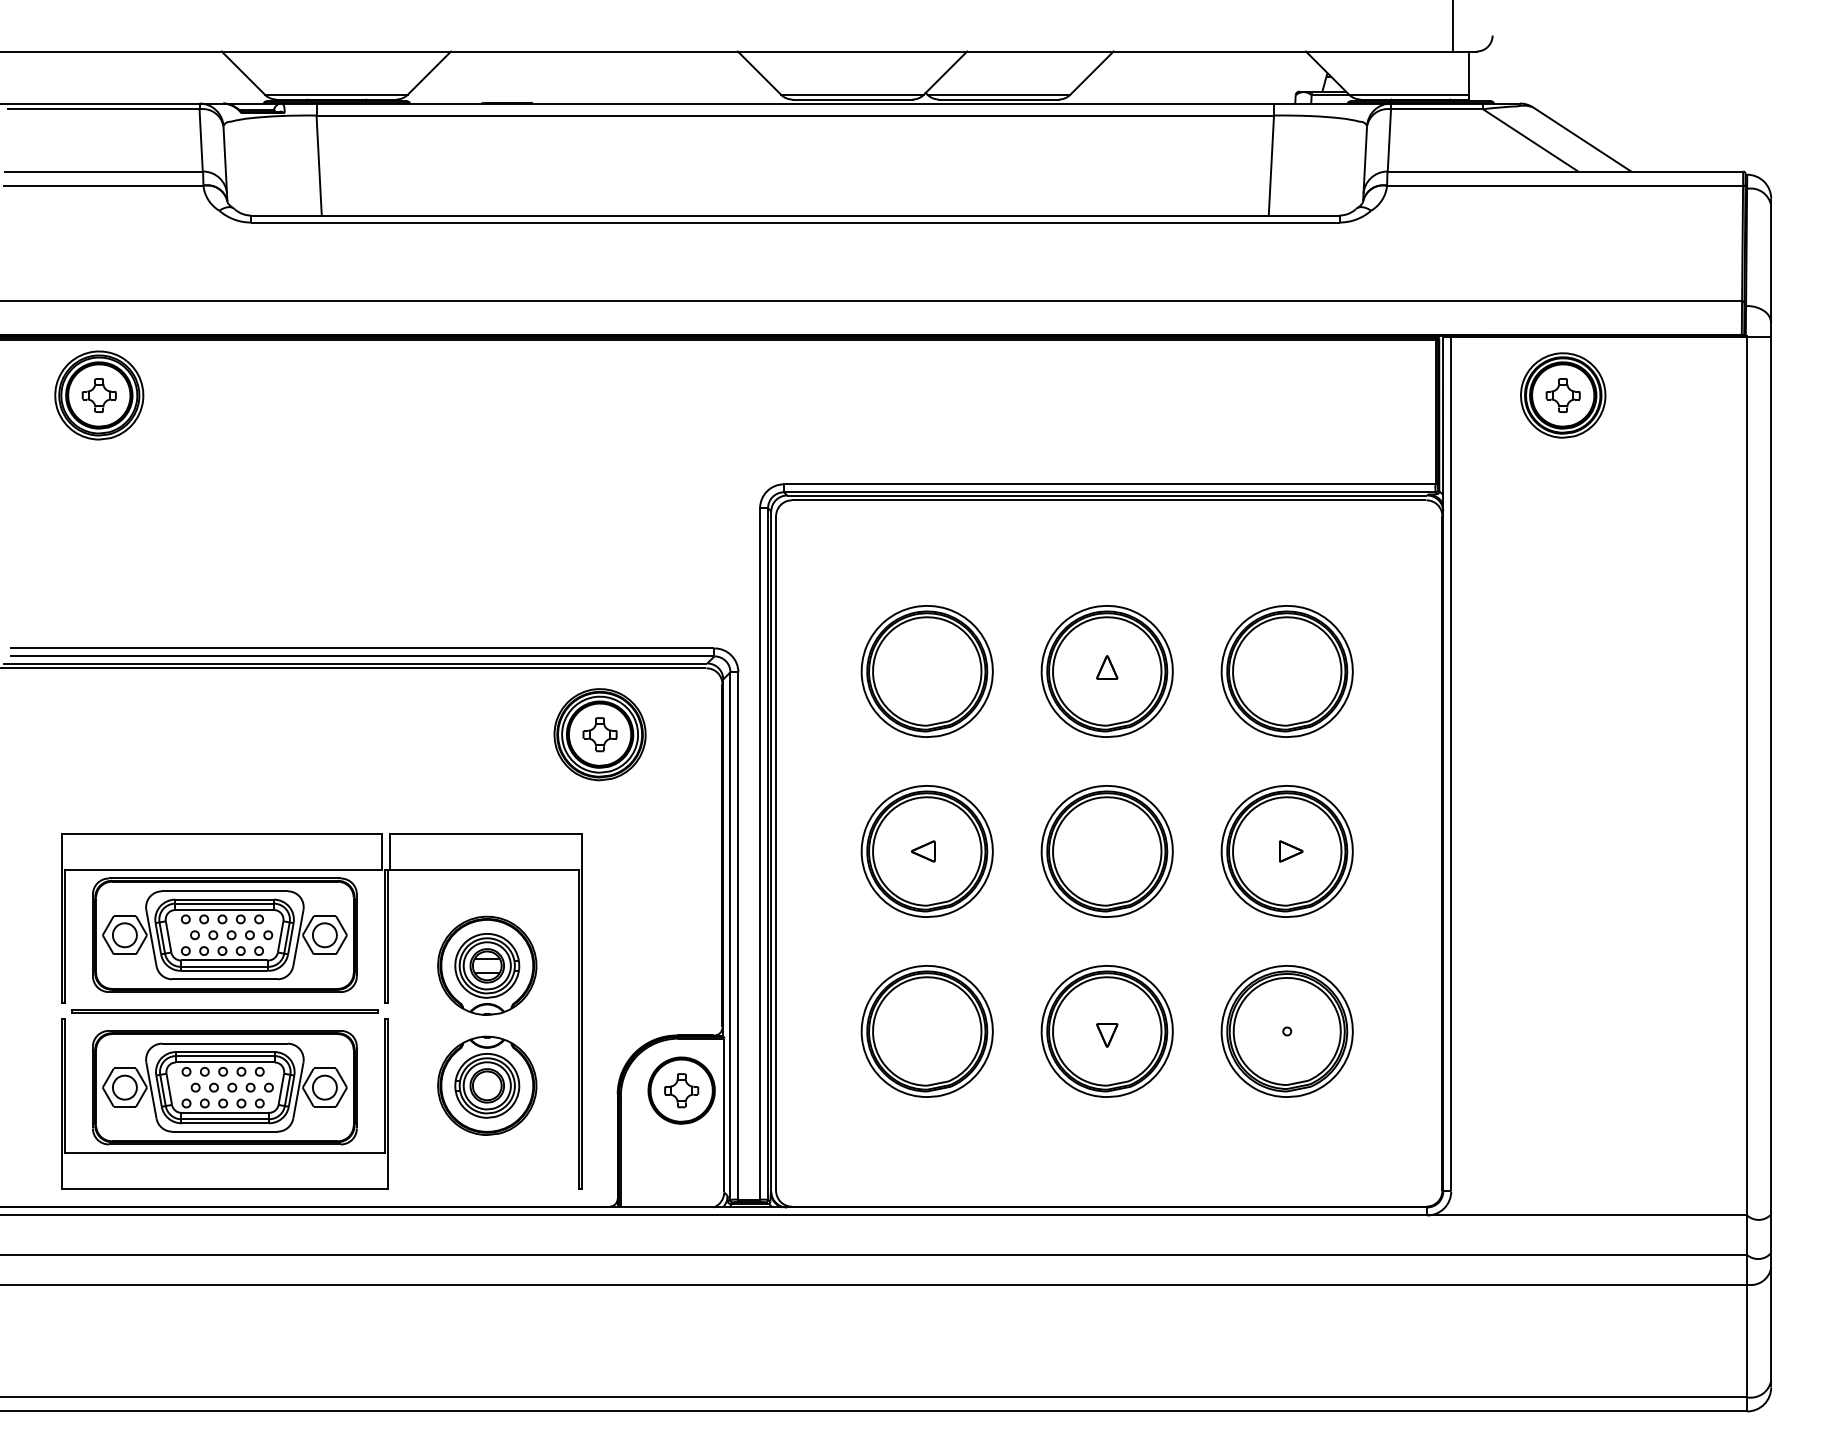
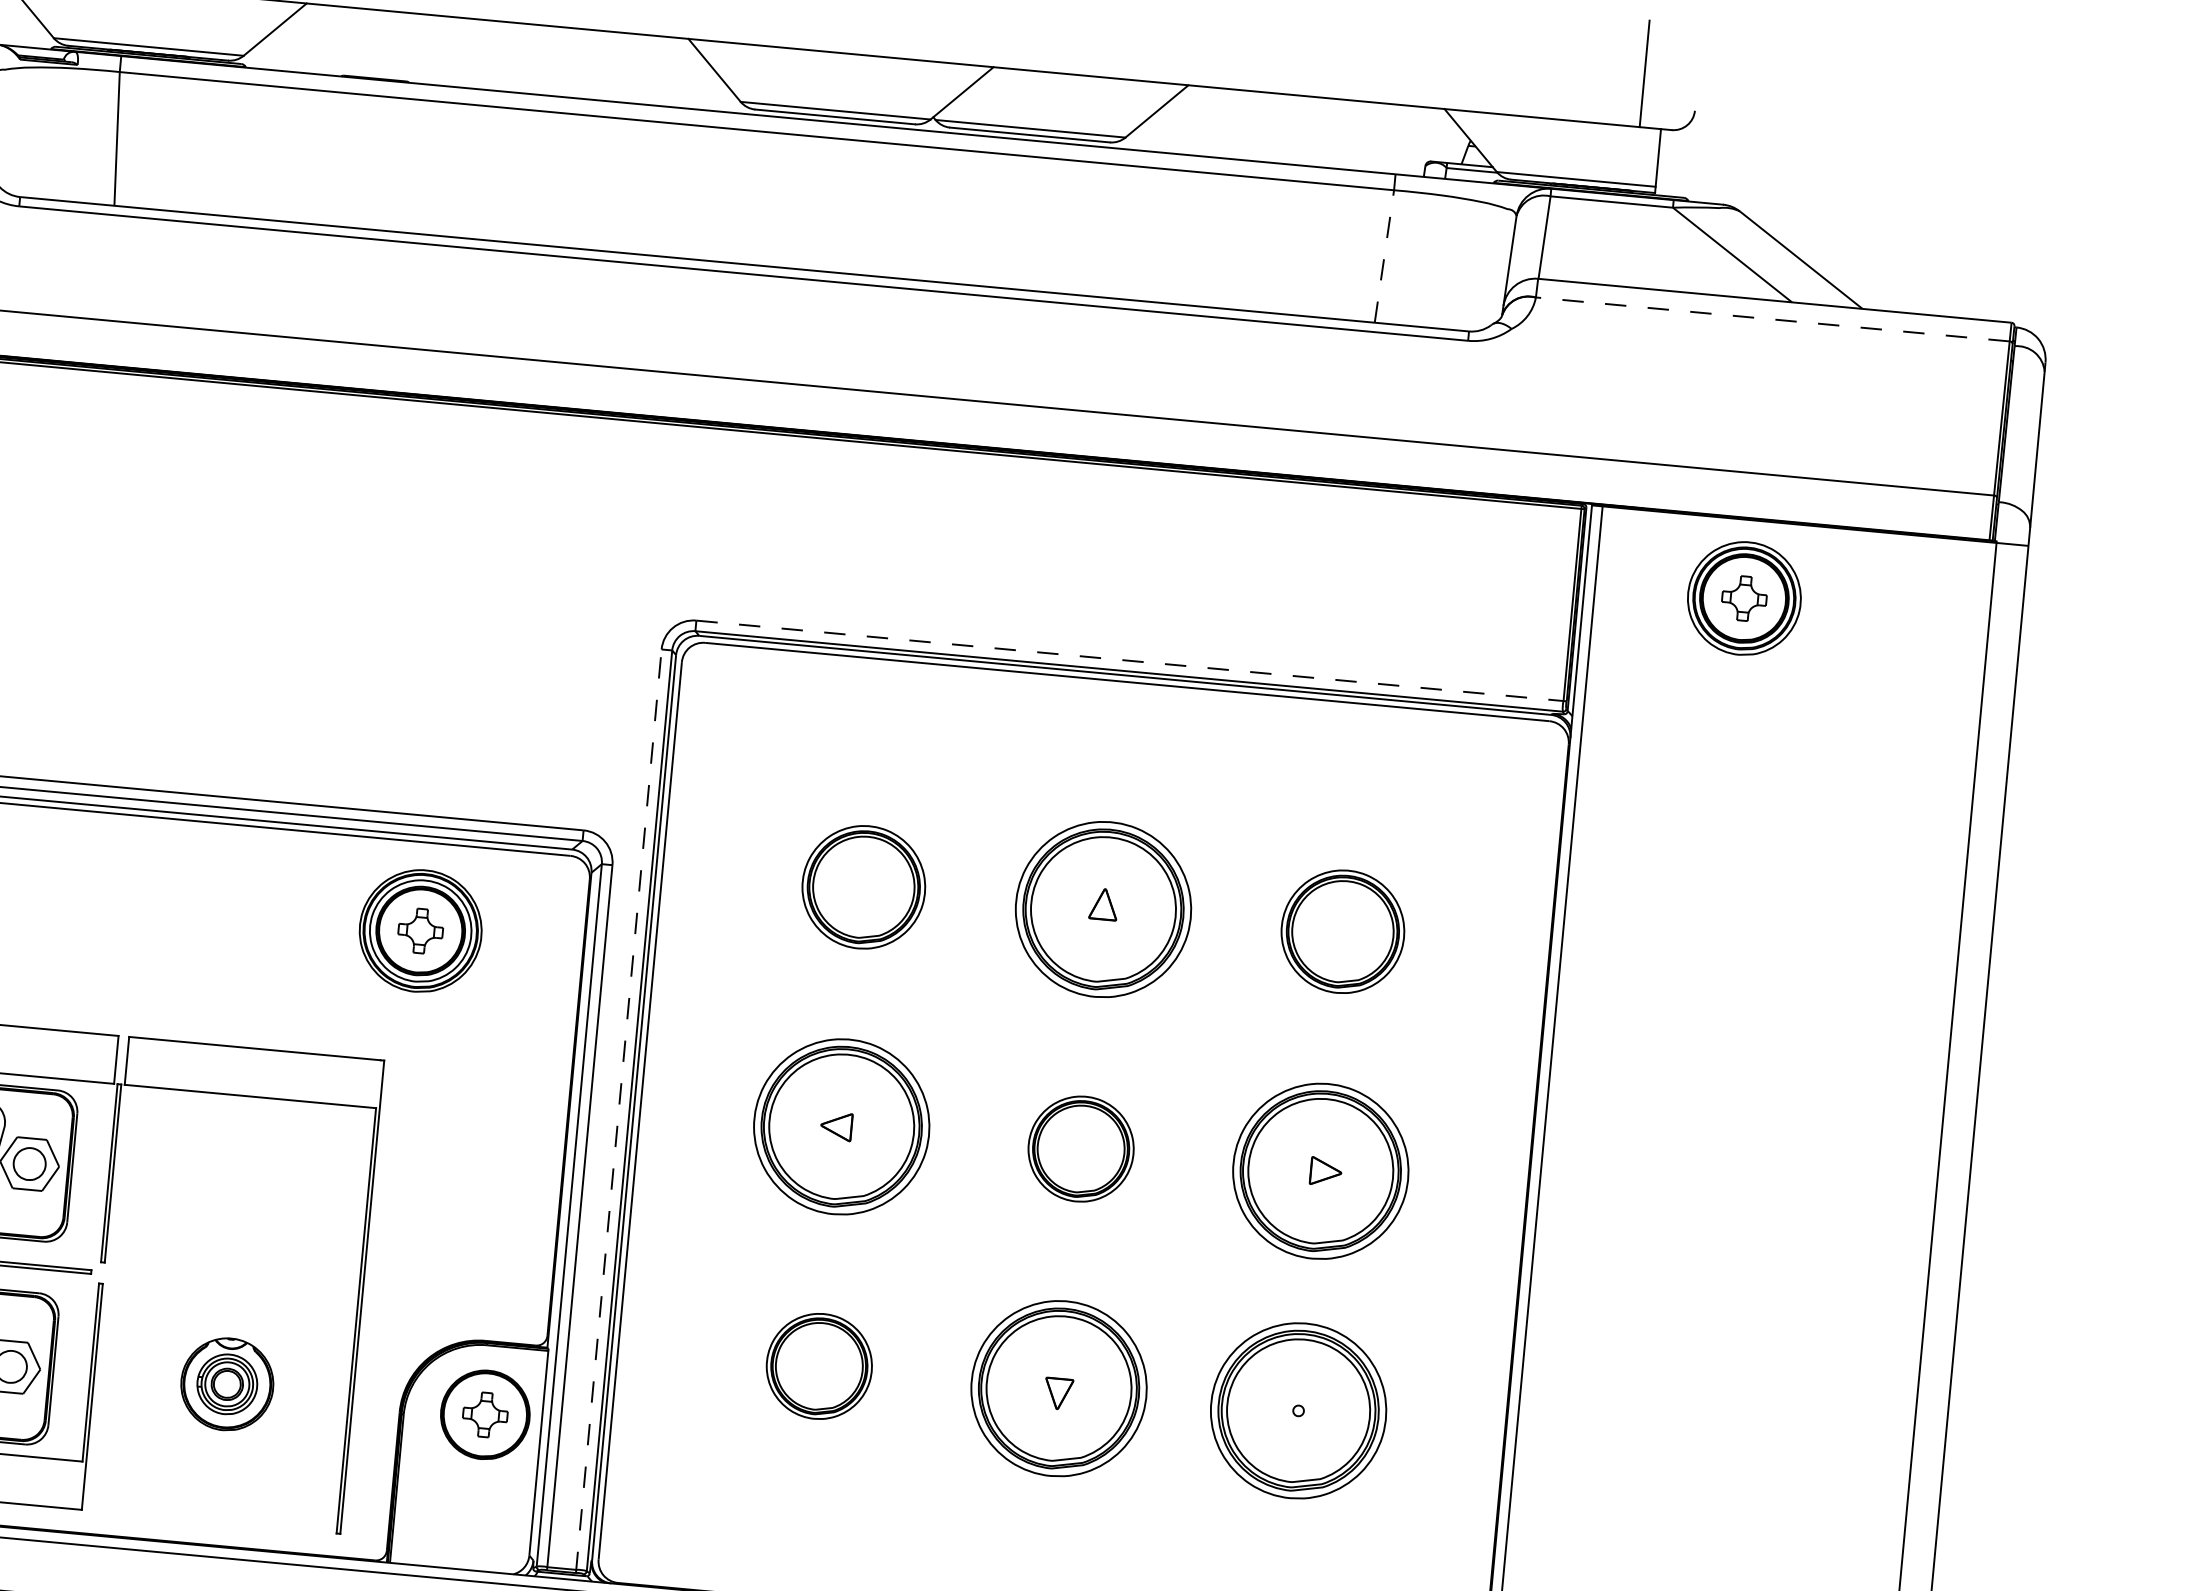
line: (1271, 165) -> (1384, 256), solid -> dashed
line: (1565, 185) -> (1773, 319), solid -> dashed
line: (1110, 484) -> (1130, 661), solid -> dashed
part: (926, 671) -> (862, 887), size x0.7
part: (1286, 671) -> (1342, 931), size x0.7
part: (1106, 851) -> (1080, 1149), size x0.6
line: (760, 855) -> (619, 1111), solid -> dashed
part: (487, 965) -> (242, 1224), removed
part: (926, 1031) -> (818, 1366), size x0.6
part: (487, 1085) -> (227, 1384), size x0.7

